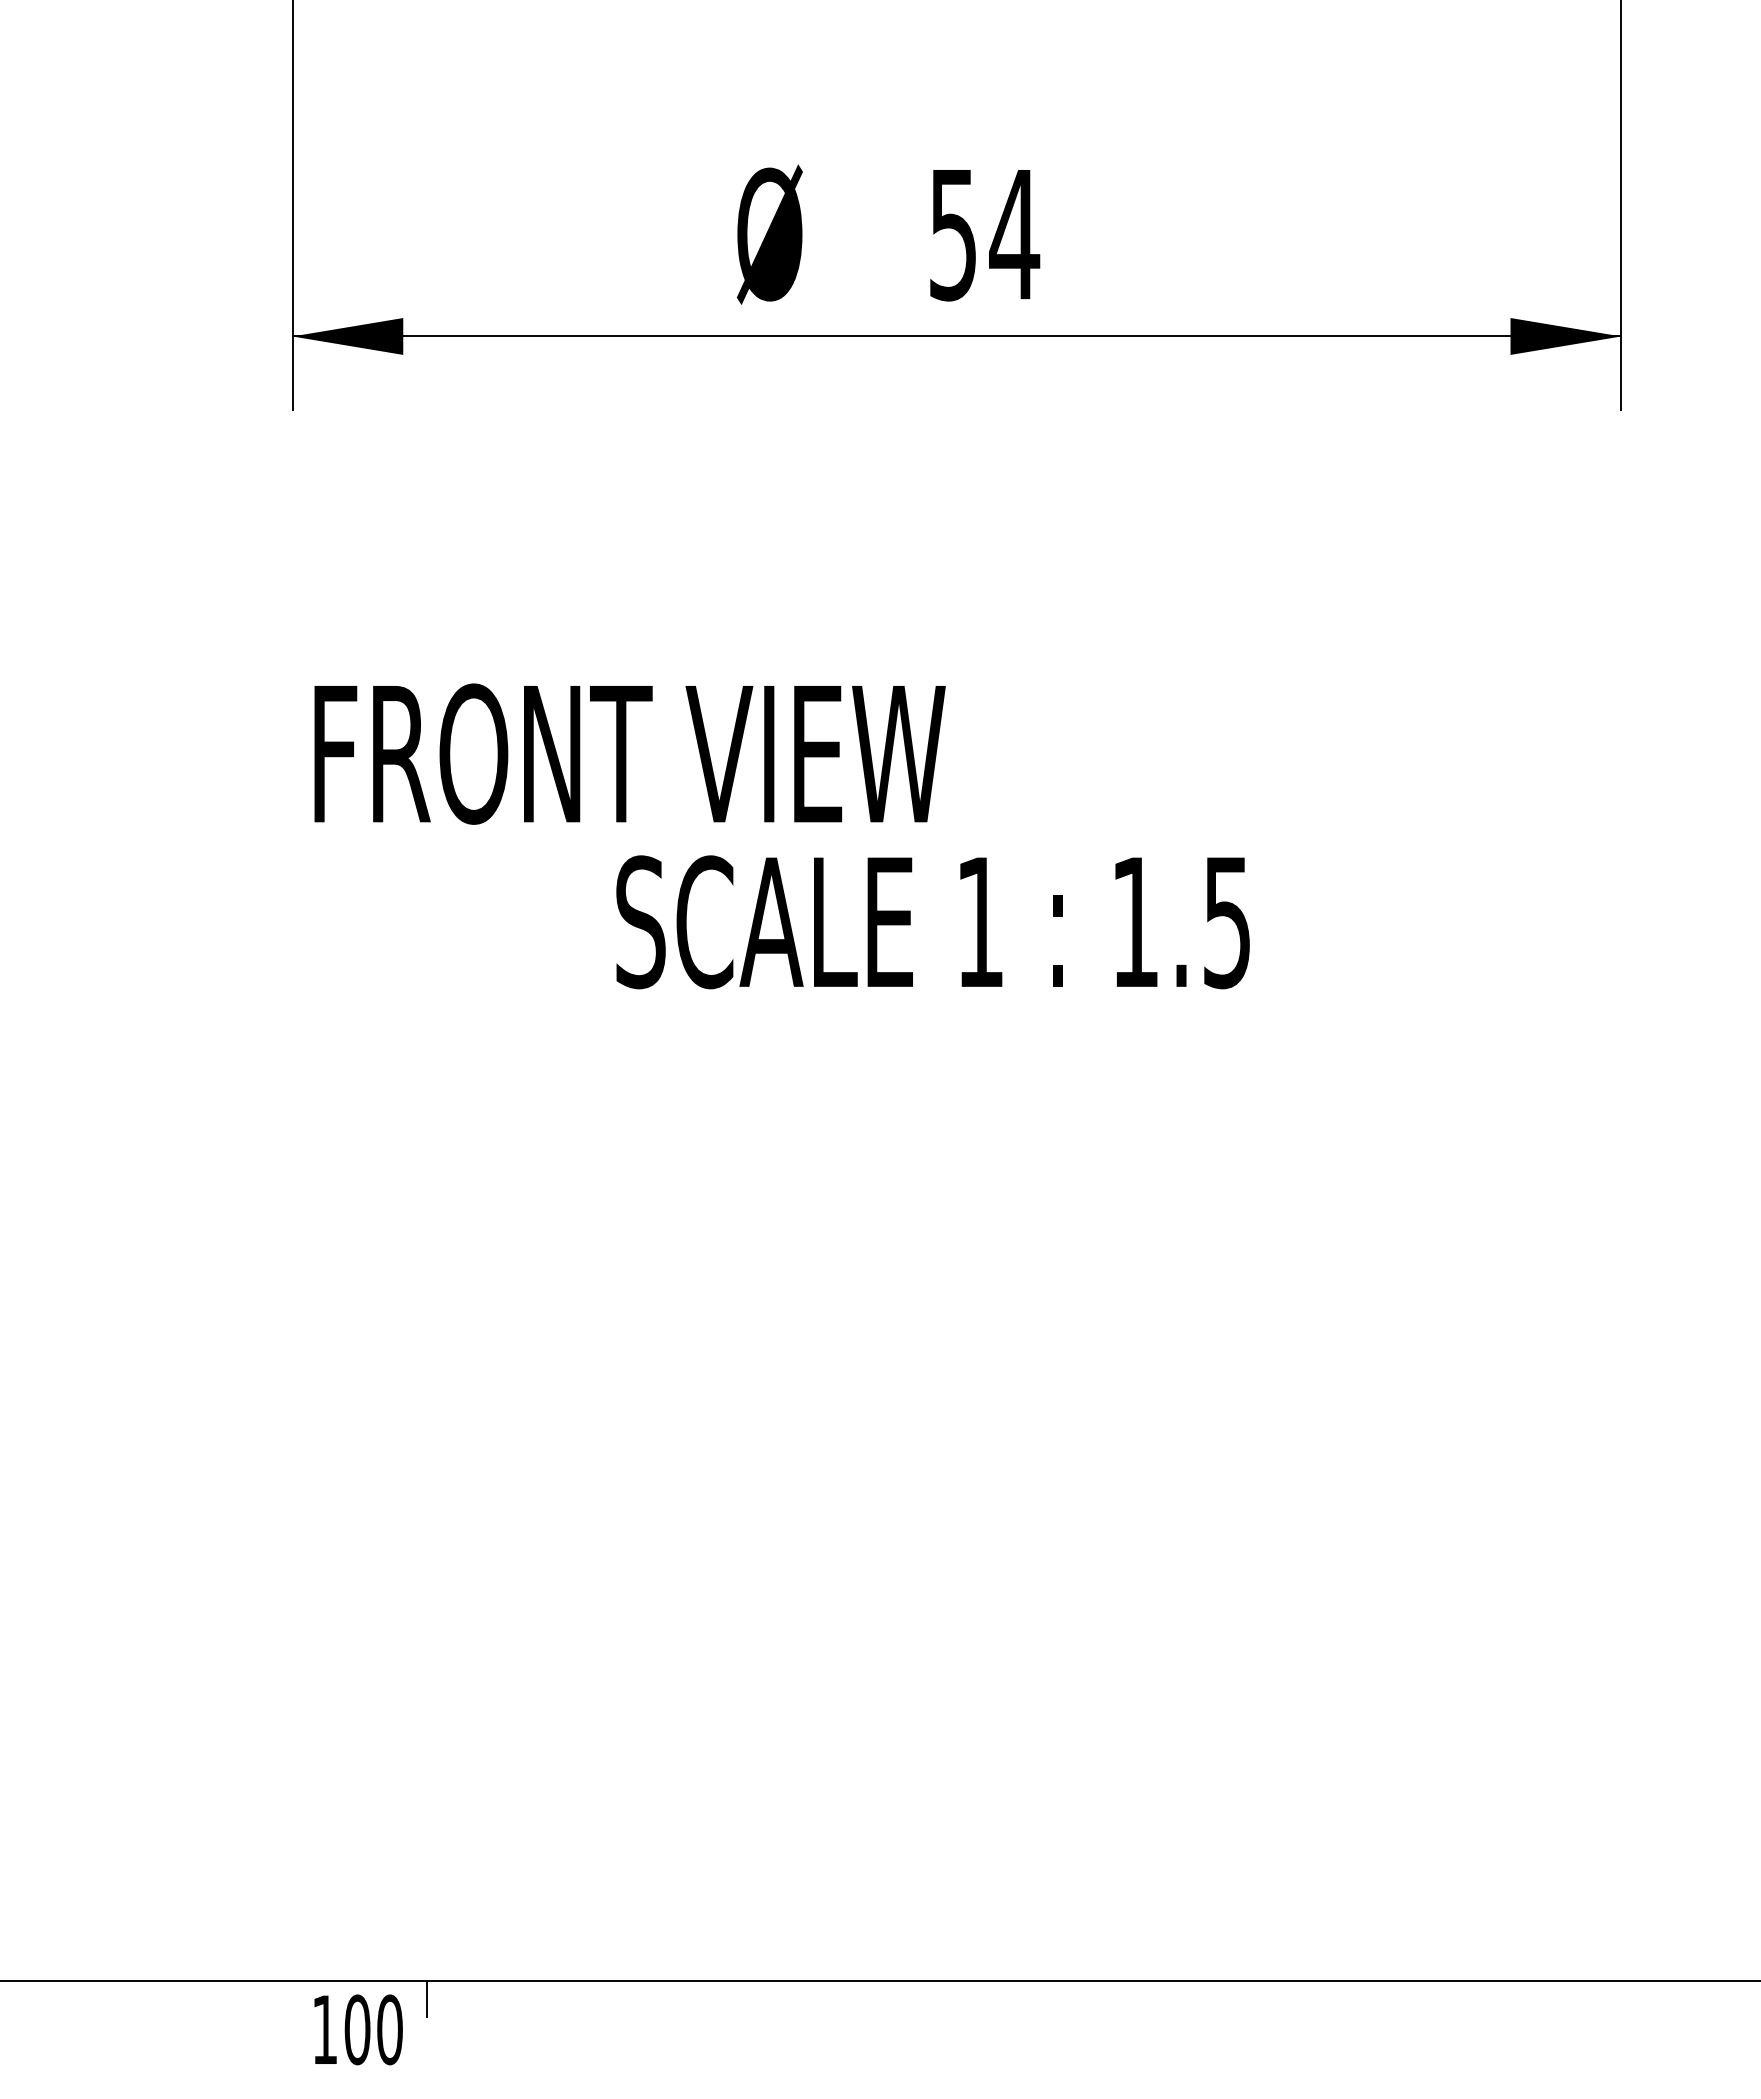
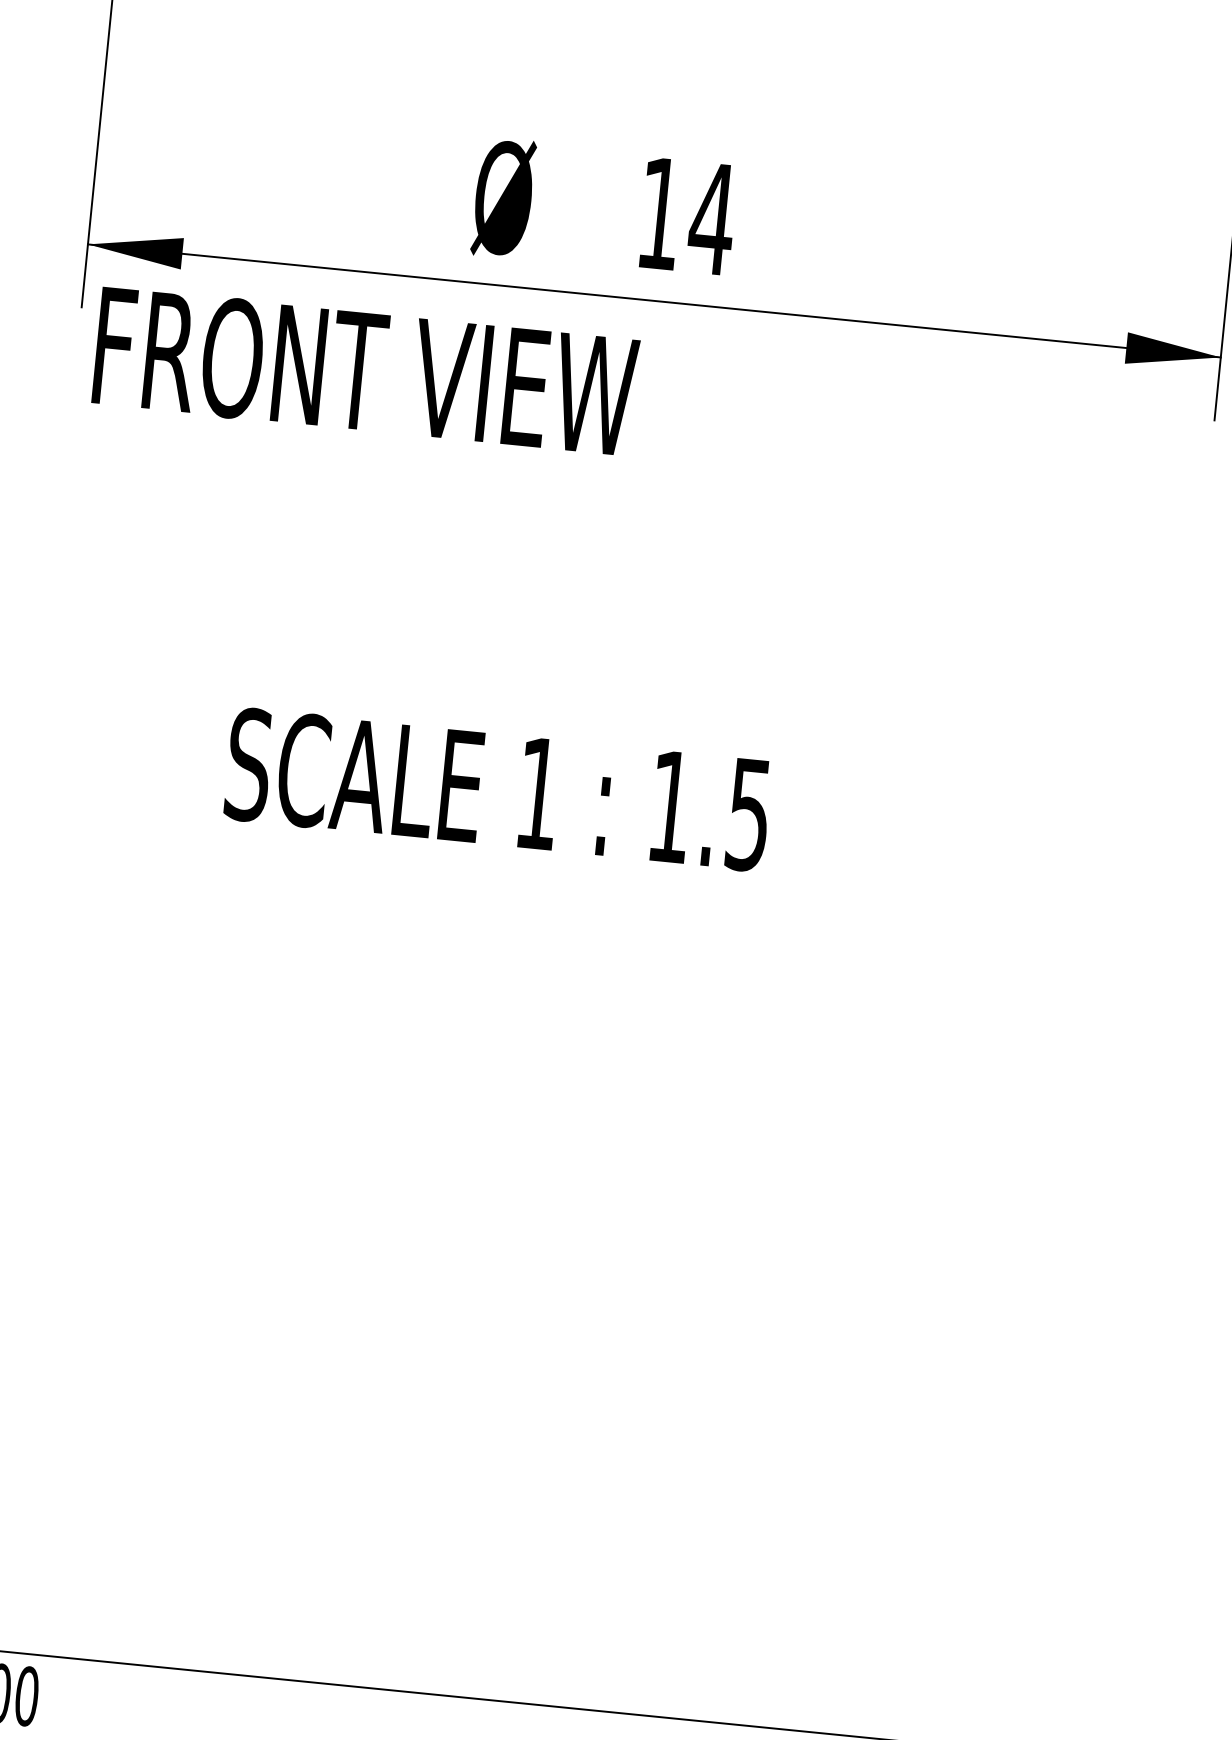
text: (952, 235) -> (659, 214), 54 -> 14
text: (629, 753) -> (365, 371), moved
text: (932, 922) -> (497, 789), moved
line: (427, 1998) -> (61, 1672), removed

